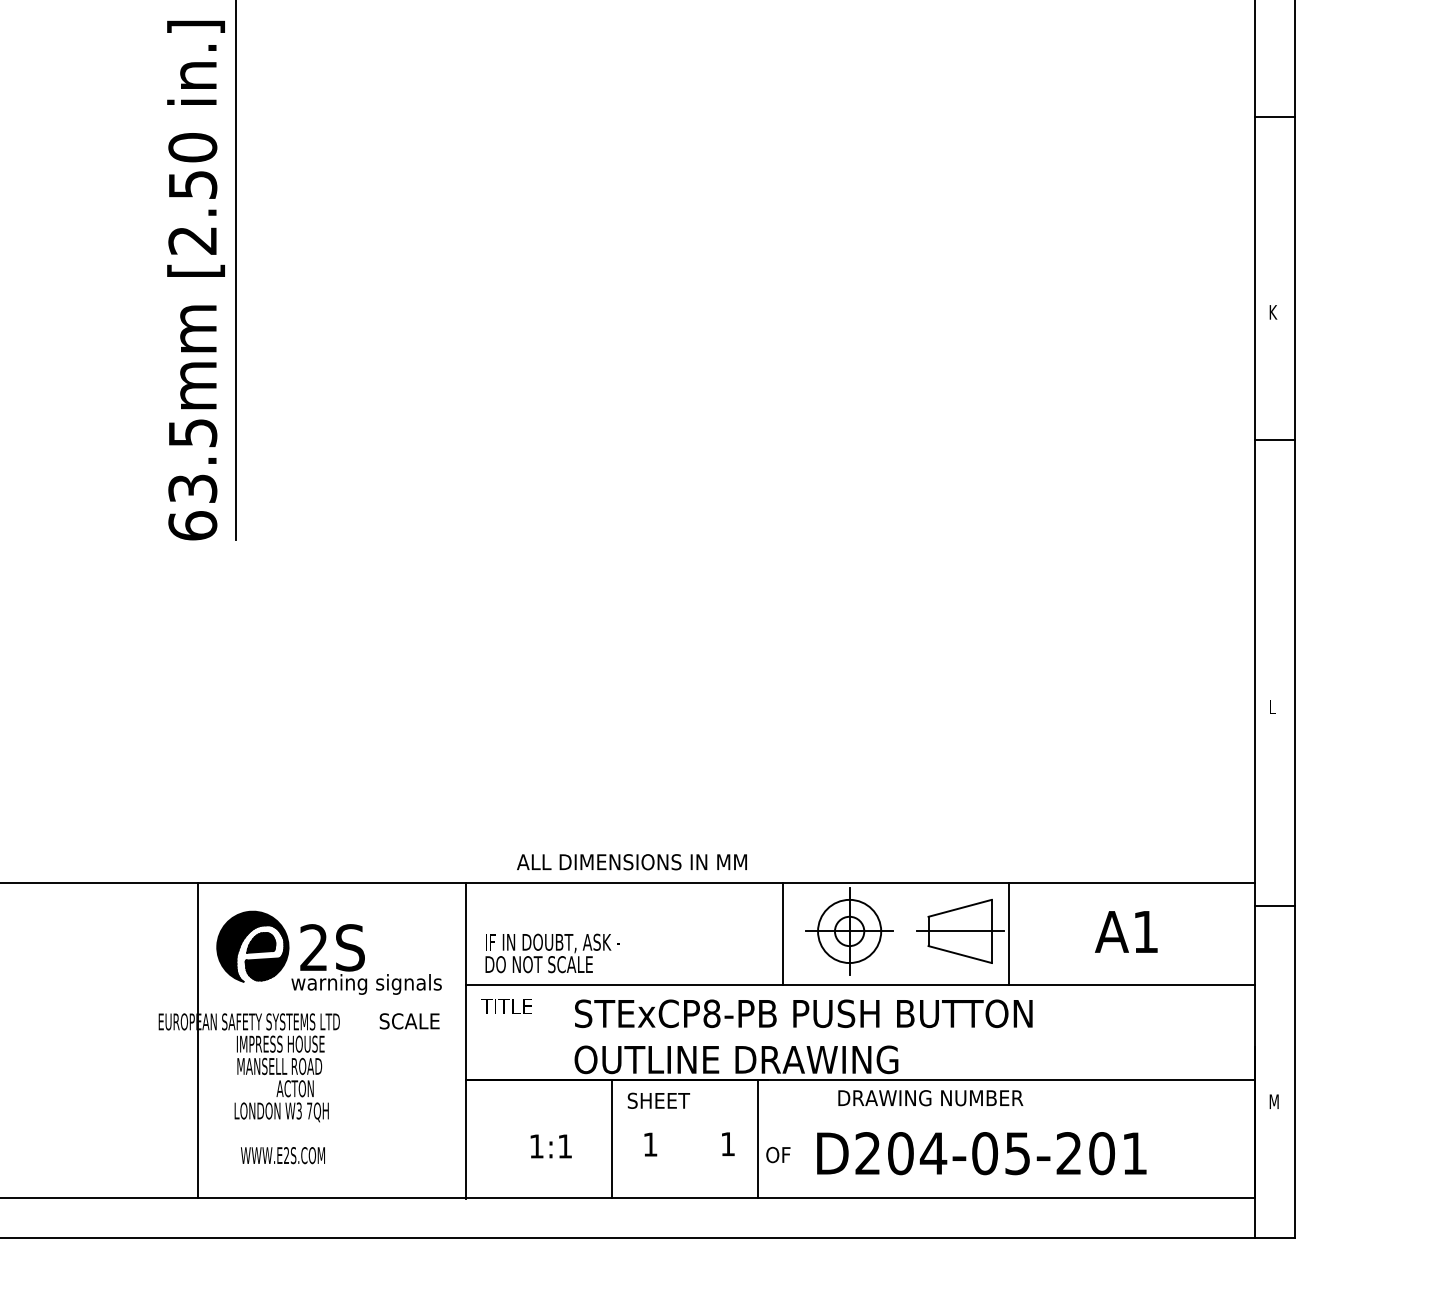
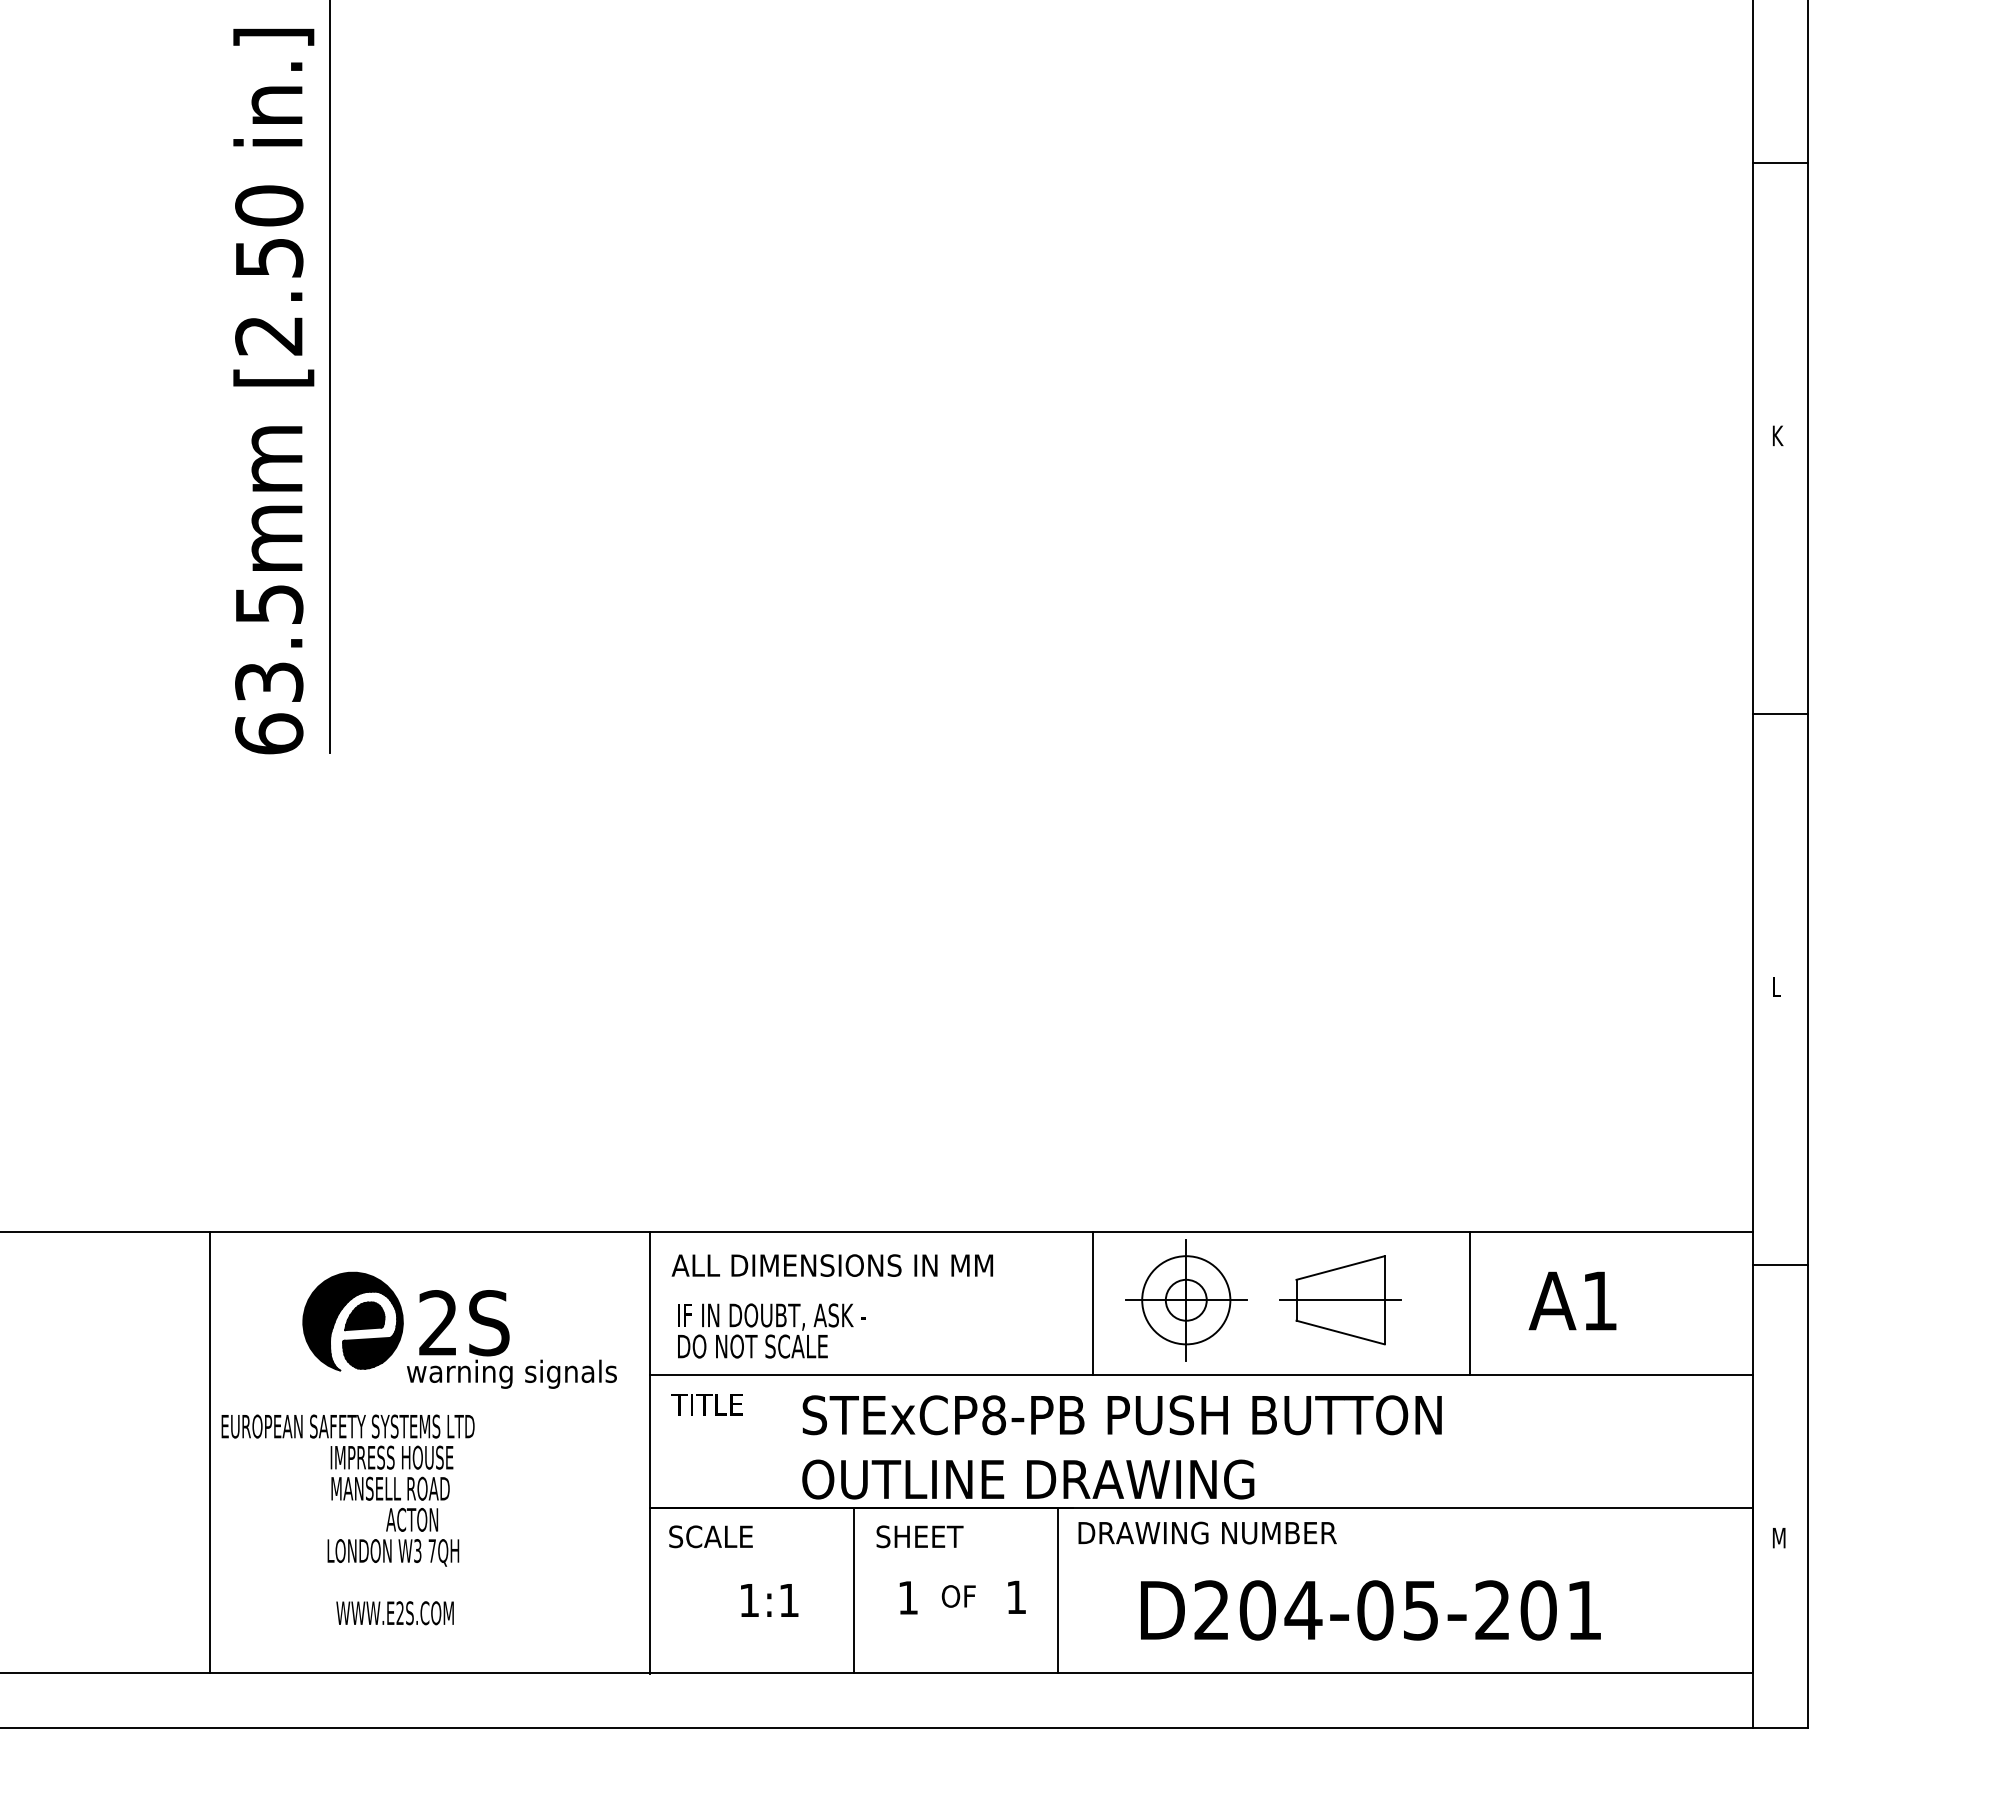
line: (1274, 440) -> (1779, 714), moved
text: (631, 862) -> (831, 1265), moved
line: (1008, 933) -> (1469, 1303), moved
text: (409, 1021) -> (710, 1536), moved
line: (198, 1040) -> (209, 1452), moved
text: (930, 1097) -> (1207, 1532), moved
text: (778, 1155) -> (958, 1596), moved

